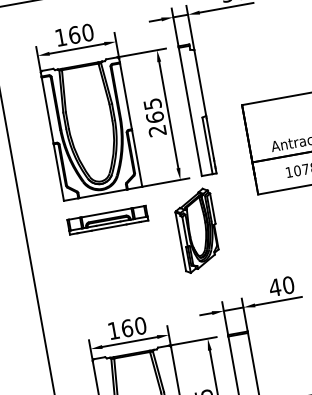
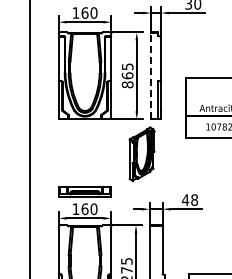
line: (190, 112) -> (151, 76), solid -> dashed
text: (157, 130) -> (127, 84), 265 -> 865
part: (106, 219) -> (84, 191), moved
text: (288, 284) -> (194, 199), 40 -> 48

